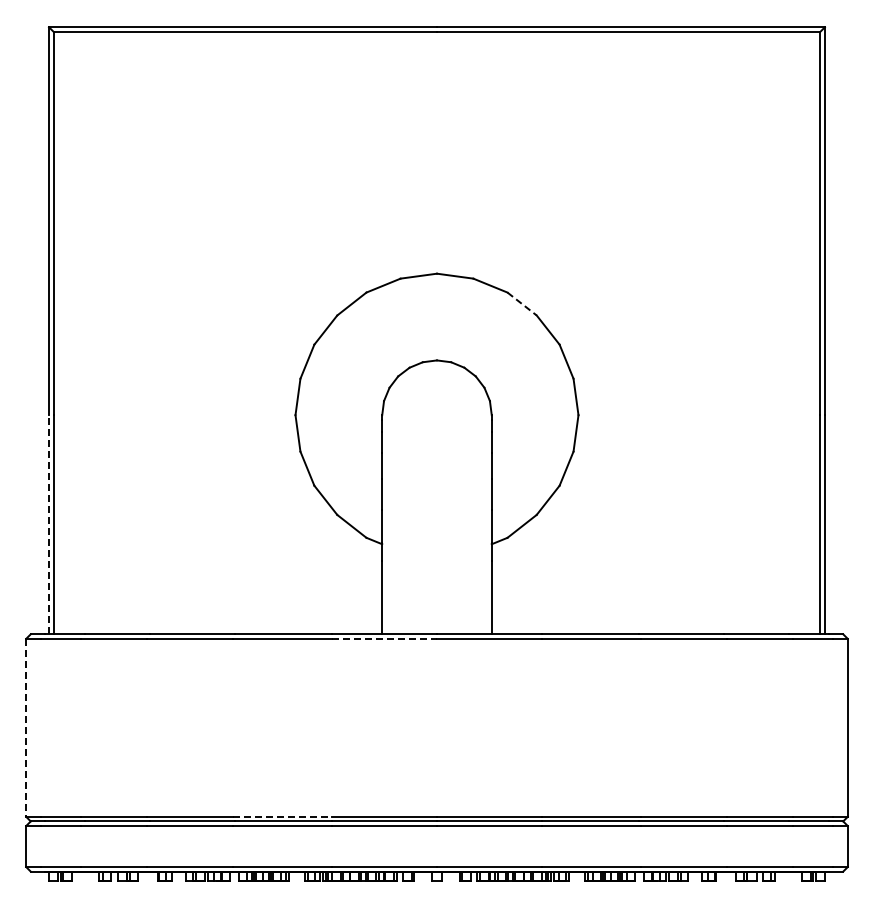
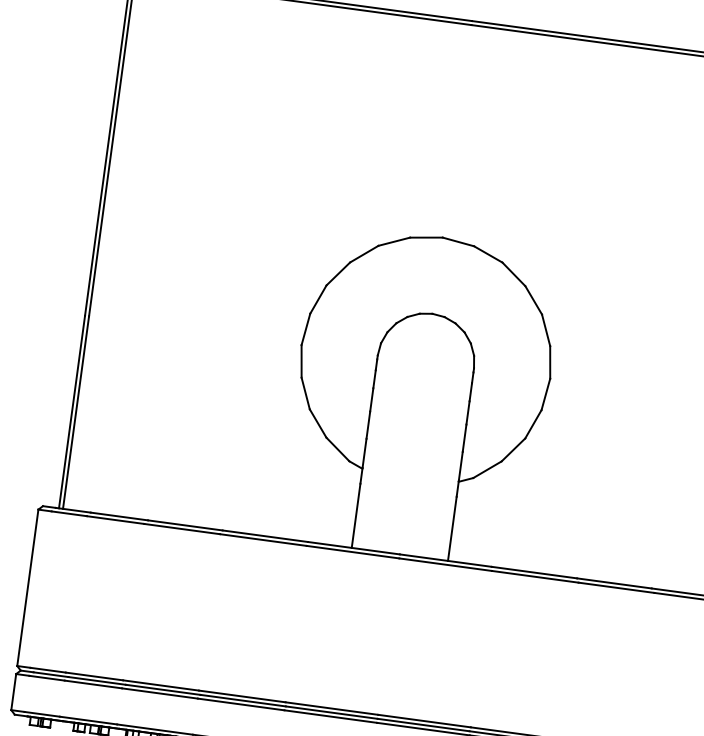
line: (522, 304) -> (514, 274), dashed -> solid
line: (49, 524) -> (72, 411), dashed -> solid
line: (384, 638) -> (353, 551), dashed -> solid
line: (26, 728) -> (28, 588), dashed -> solid
line: (282, 816) -> (242, 696), dashed -> solid

